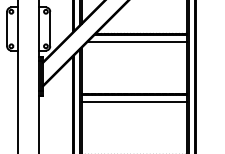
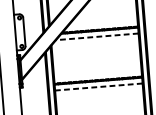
line: (137, 42) -> (97, 37), solid -> dashed
line: (134, 102) -> (98, 87), solid -> dashed

